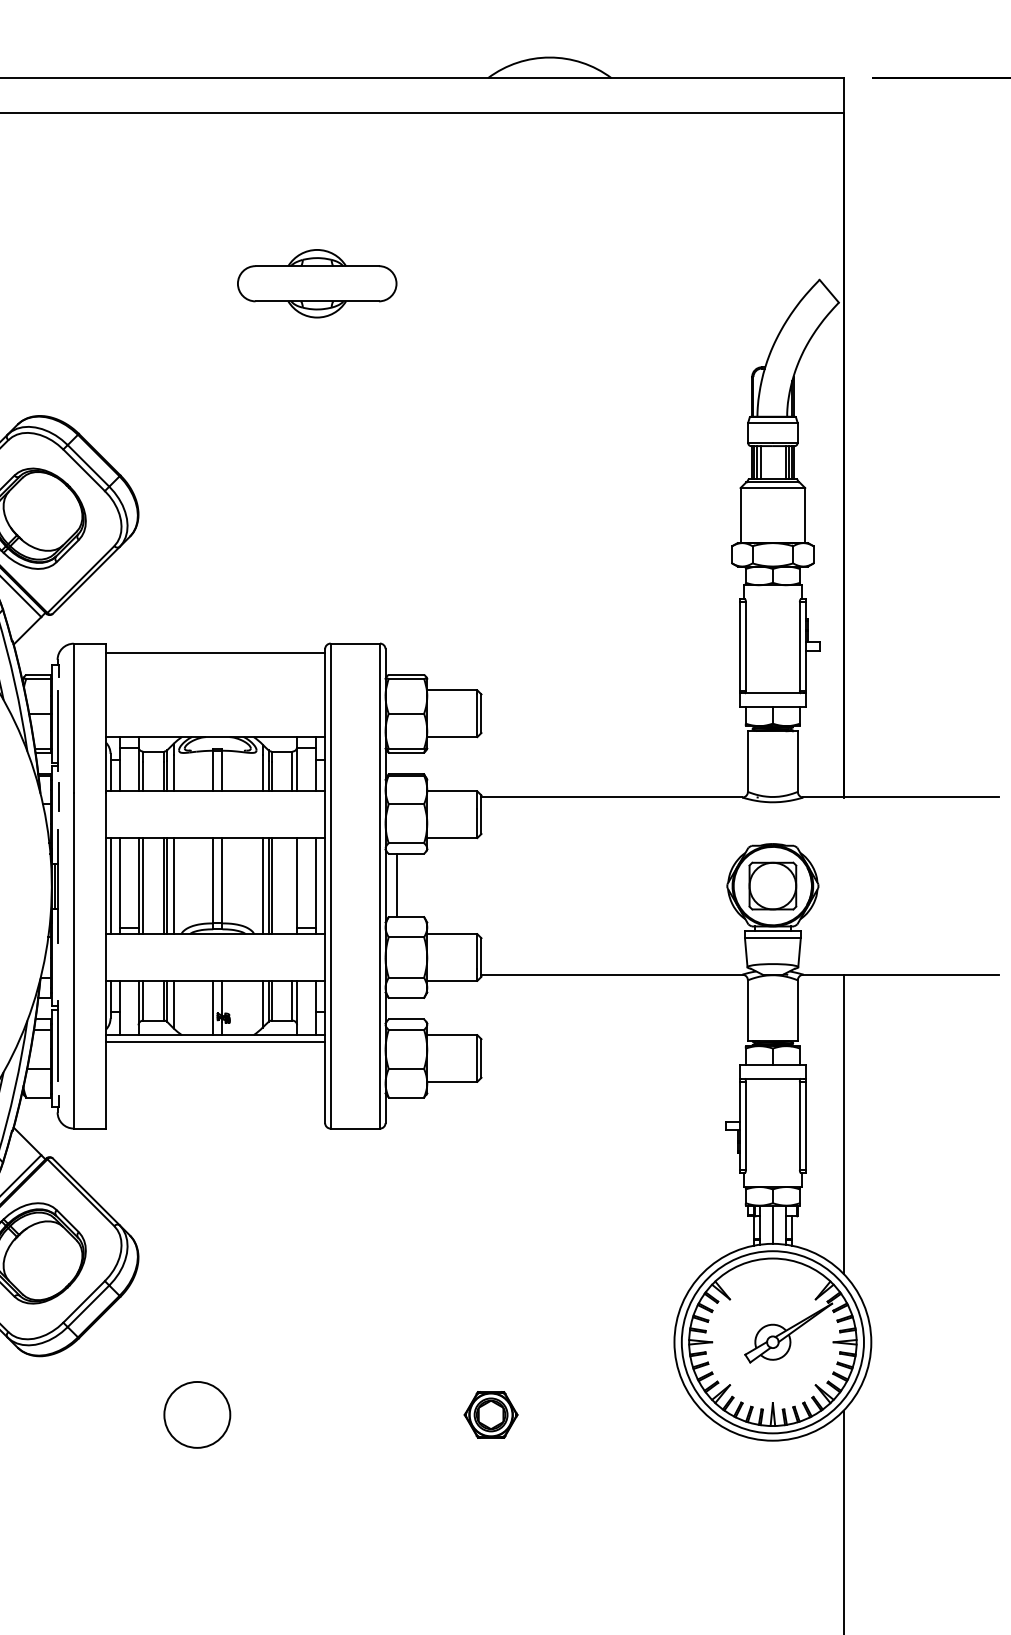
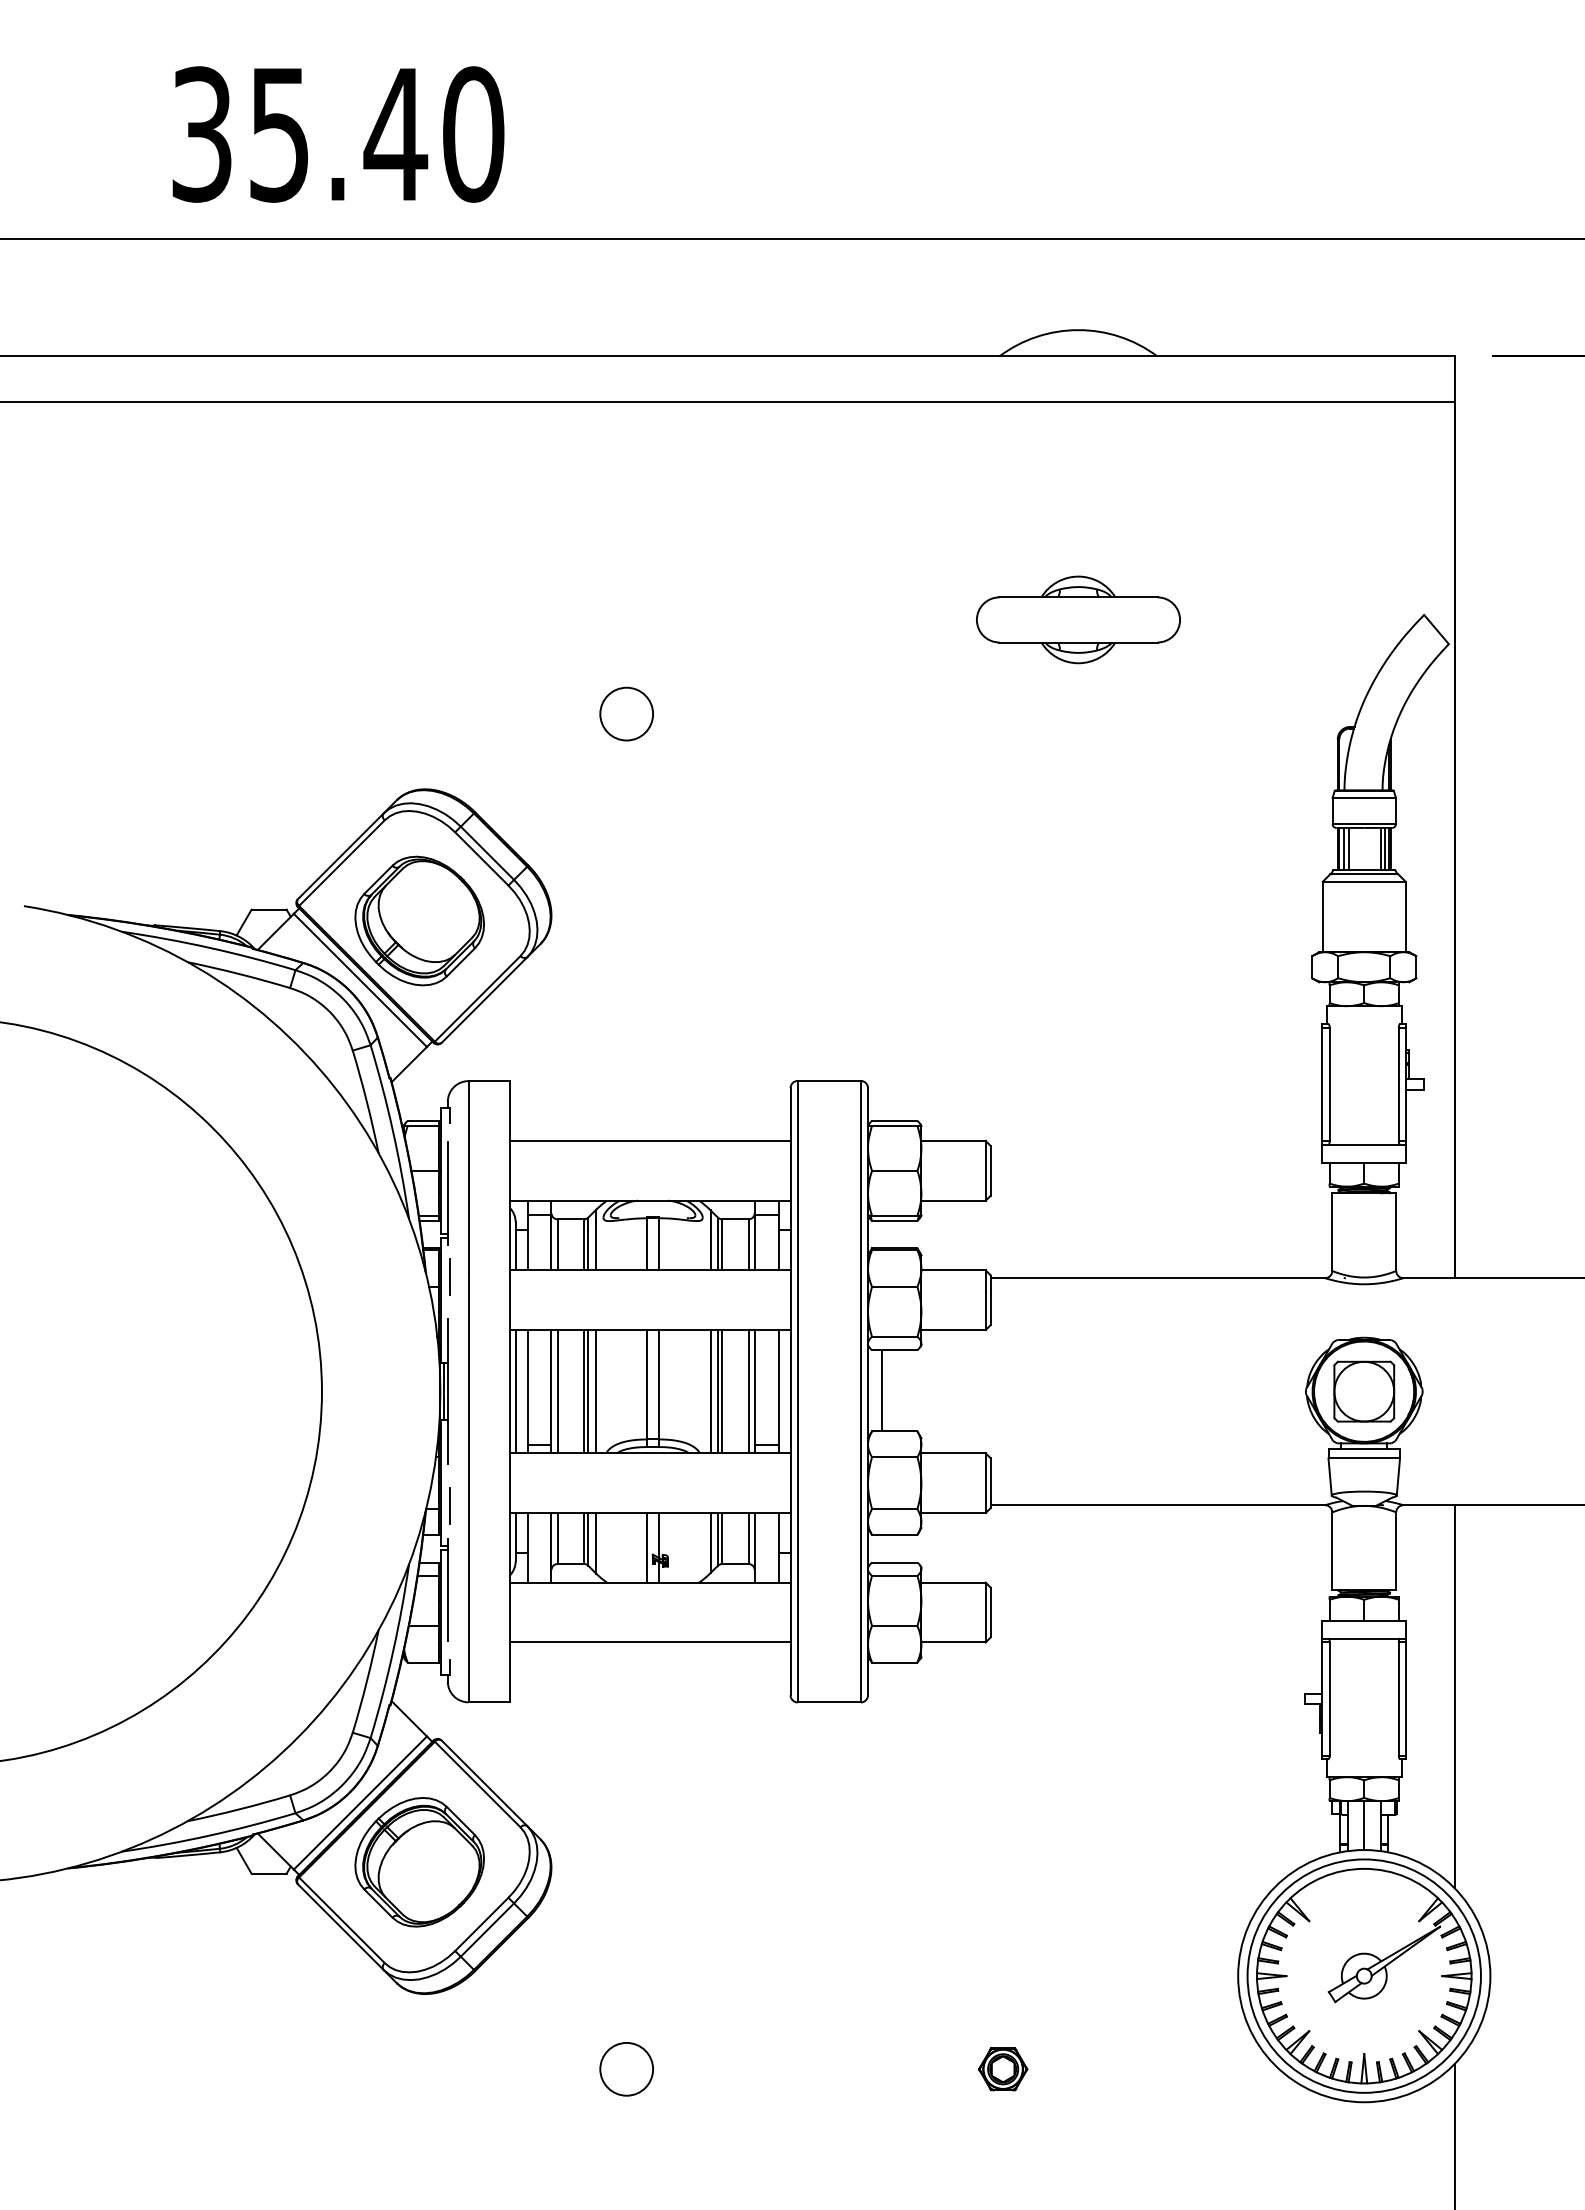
part: (317, 283) -> (1078, 619), moved
circle: (197, 356) -> (626, 713), added
line: (215, 652) -> (649, 1140), moved
line: (292, 885) -> (748, 1391), added
line: (59, 974) -> (450, 1505), added
line: (215, 1042) -> (649, 1642), moved
circle: (197, 1415) -> (626, 2069), size x0.62
part: (490, 1415) -> (1002, 2069), size x0.71

